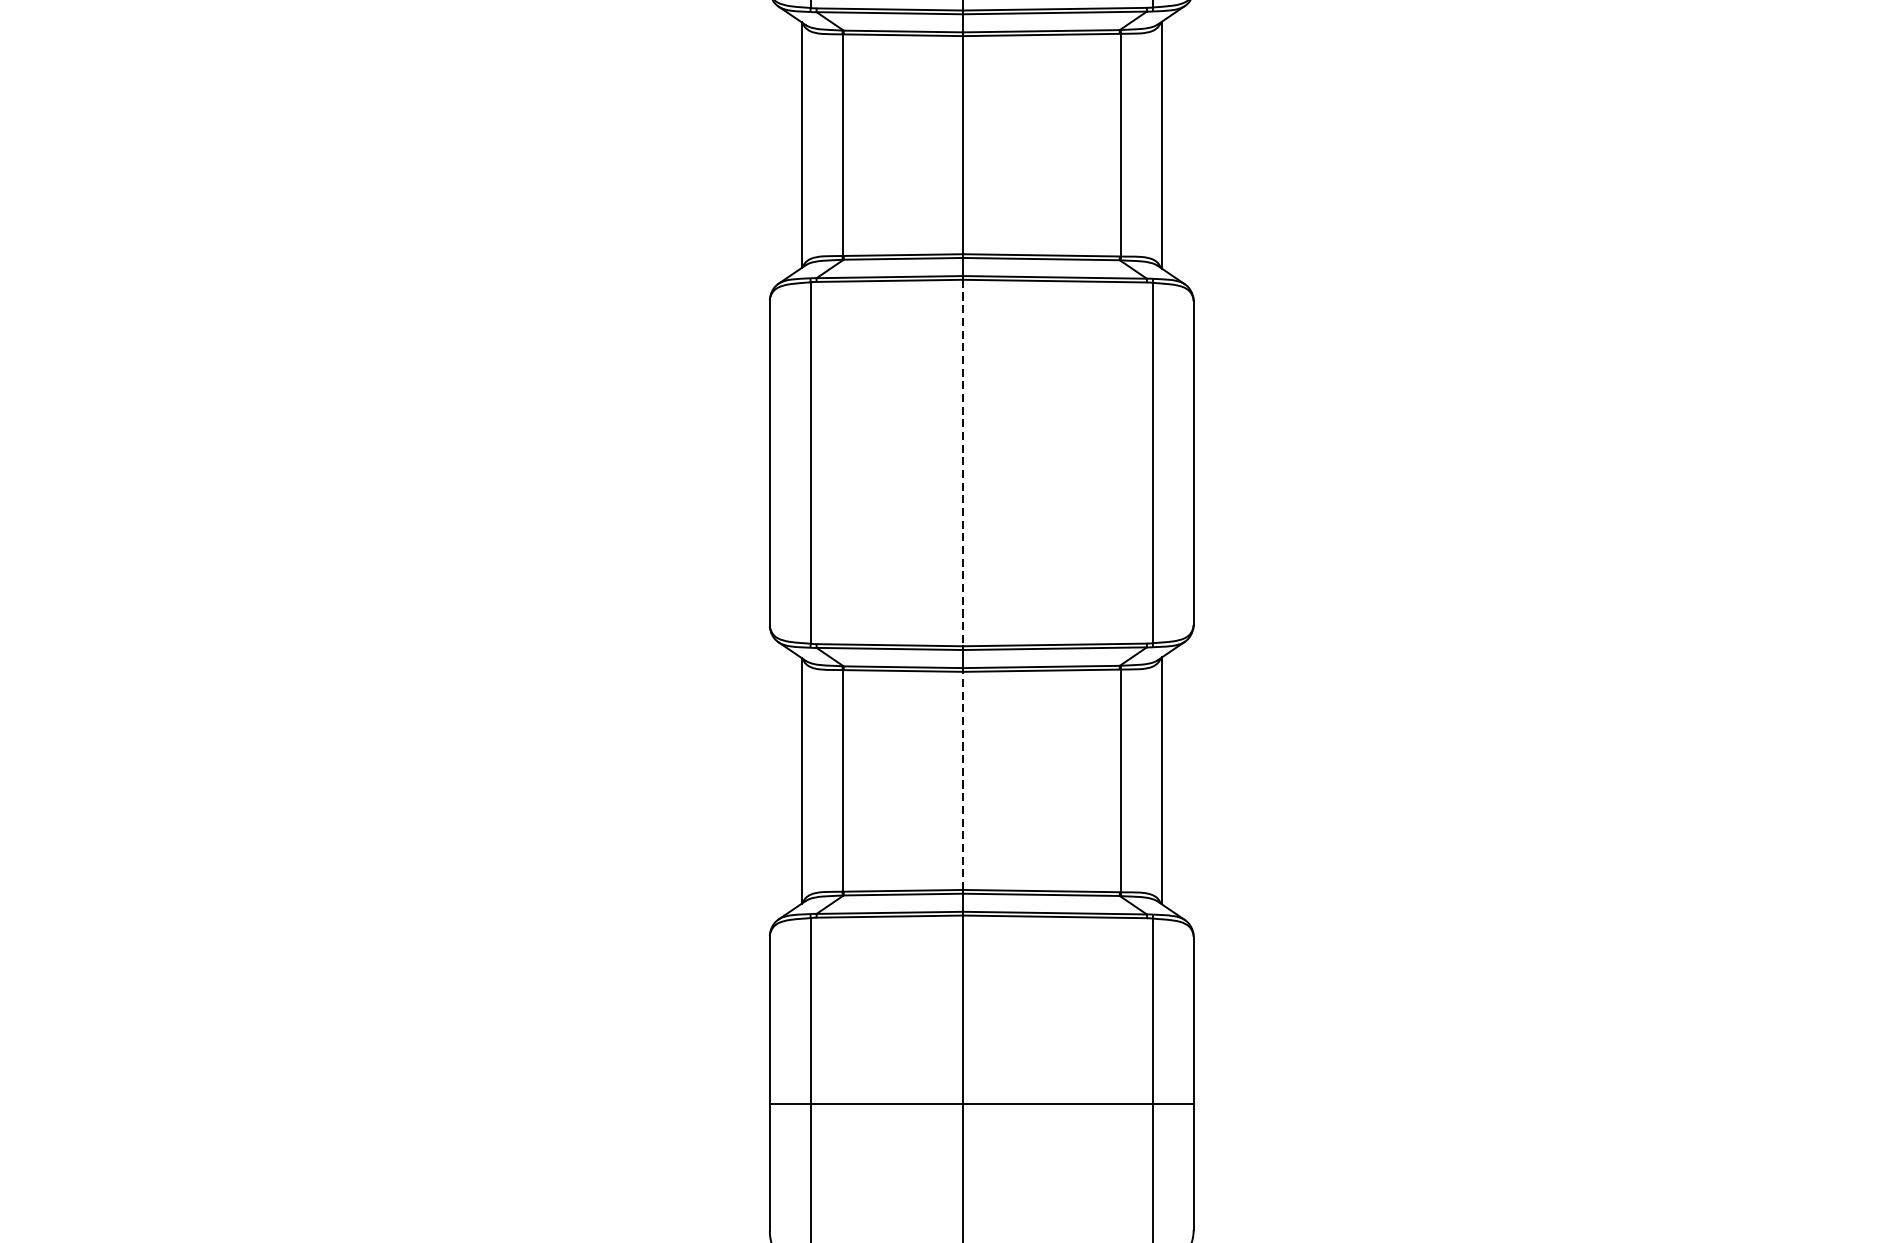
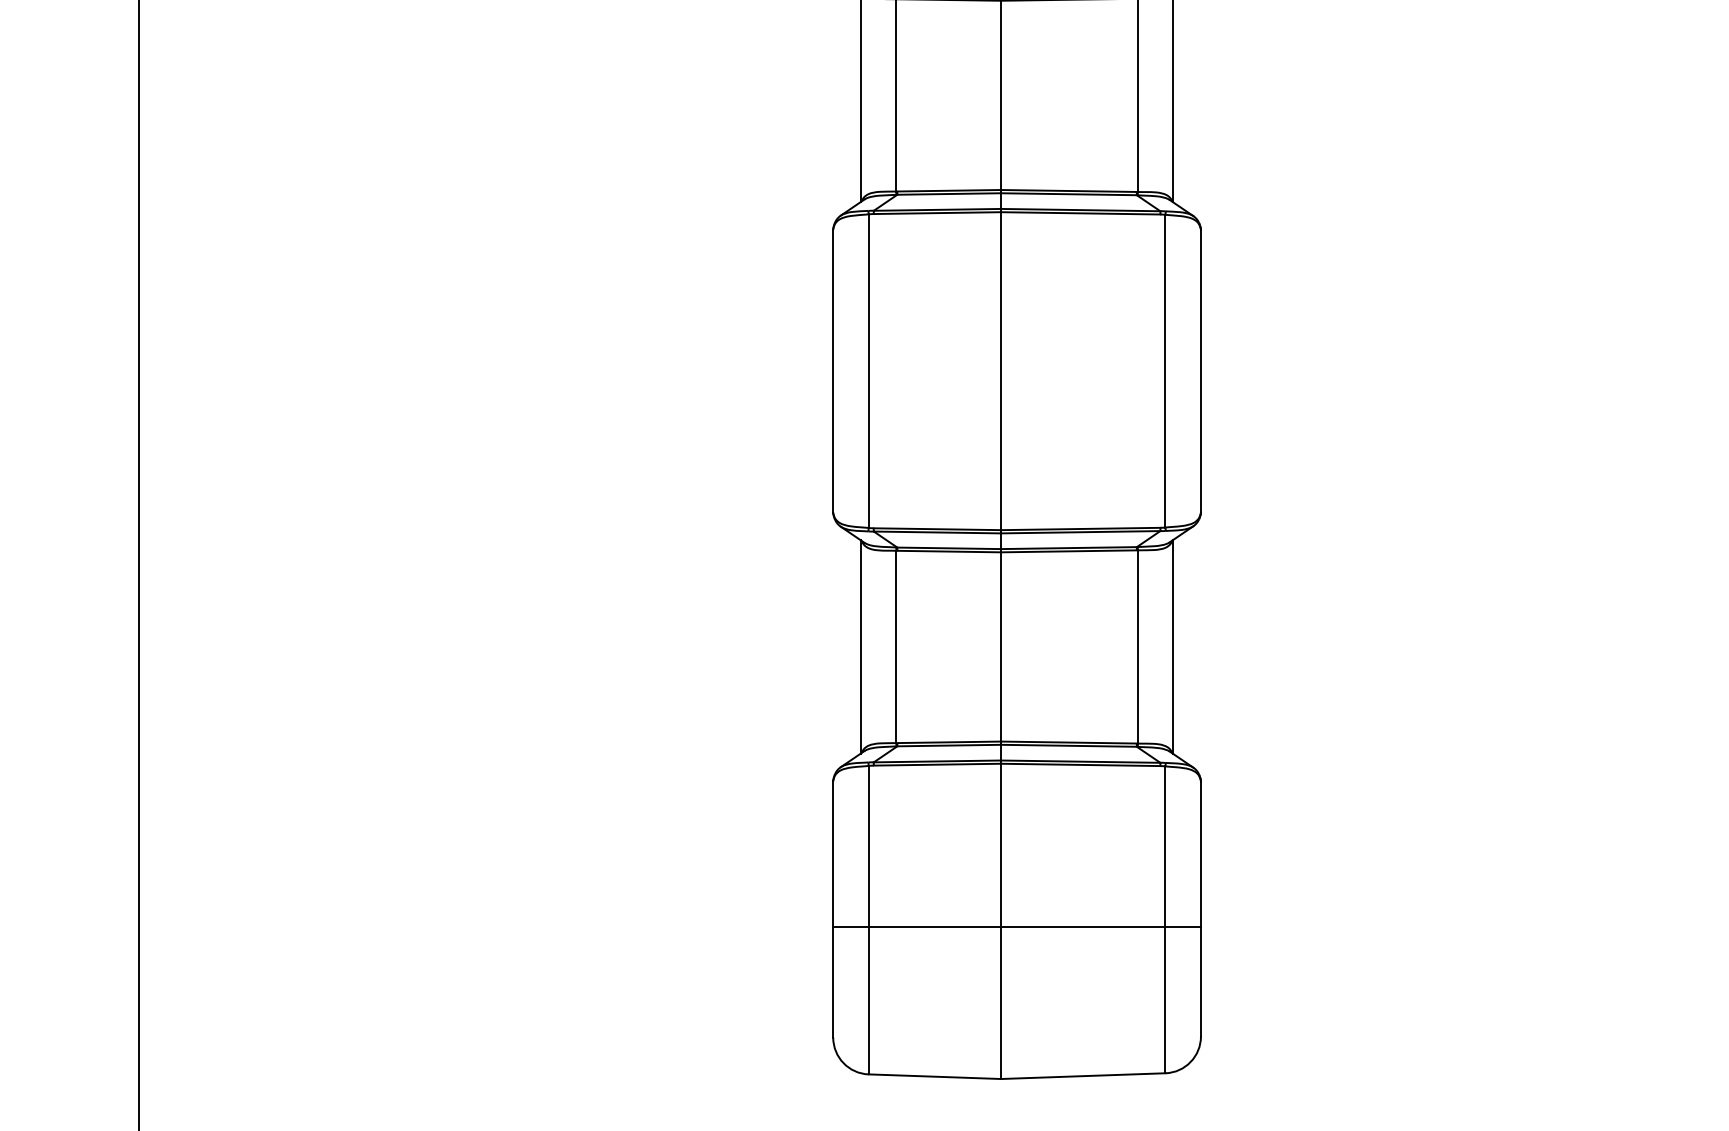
line: (963, 463) -> (1001, 371), dashed -> solid
line: (963, 780) -> (1001, 646), dashed -> solid

